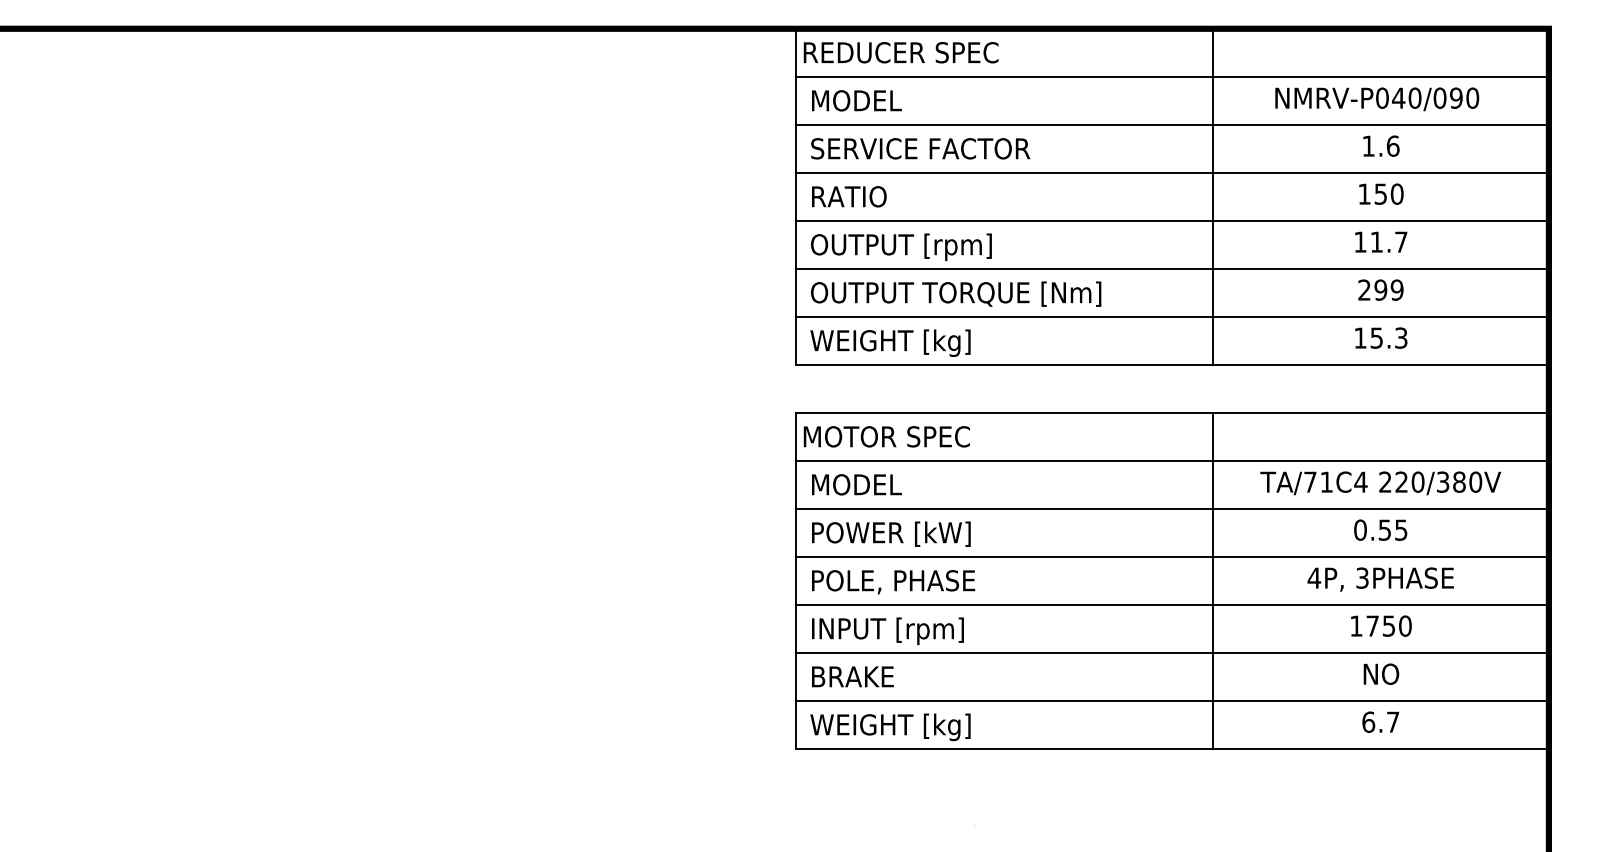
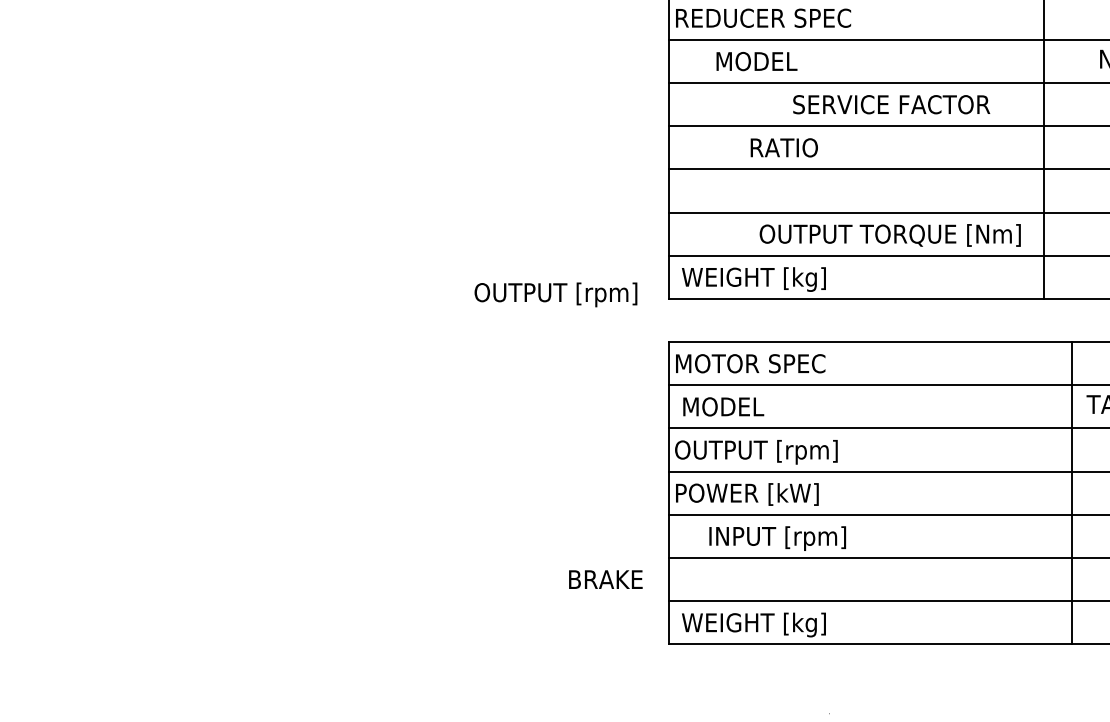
text: (856, 100) -> (756, 61), moved
text: (920, 148) -> (891, 104), moved
text: (849, 196) -> (784, 147), moved
text: (901, 246) -> (556, 294), moved
text: (956, 293) -> (890, 234), moved
text: (892, 535) -> (755, 452), POWER [kW] -> OUTPUT [rpm]
line: (1212, 580) -> (1071, 492), moved
text: (889, 581) -> (753, 493), POLE, PHASE -> POWER [kW]
text: (887, 630) -> (777, 537), moved
text: (852, 676) -> (605, 579), moved

